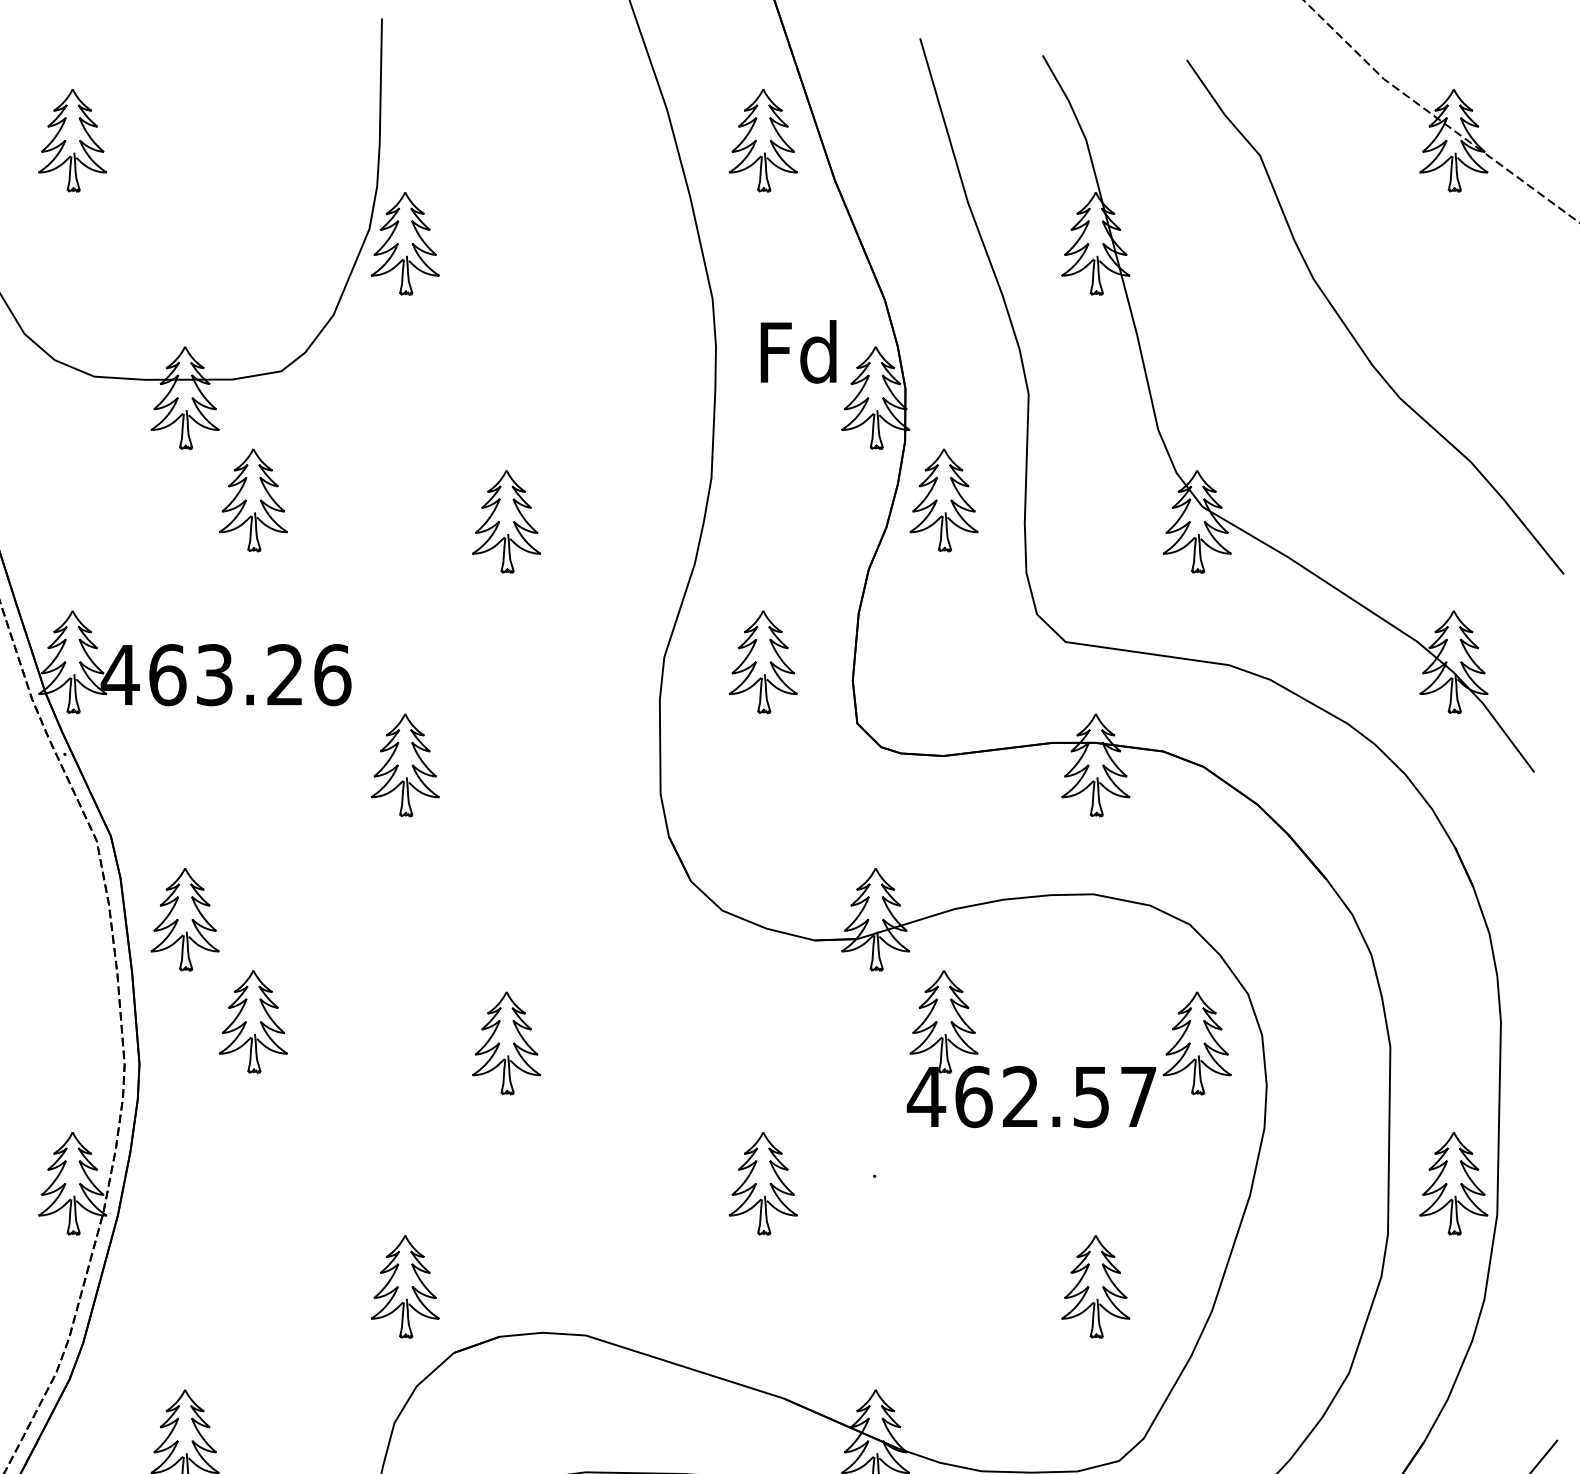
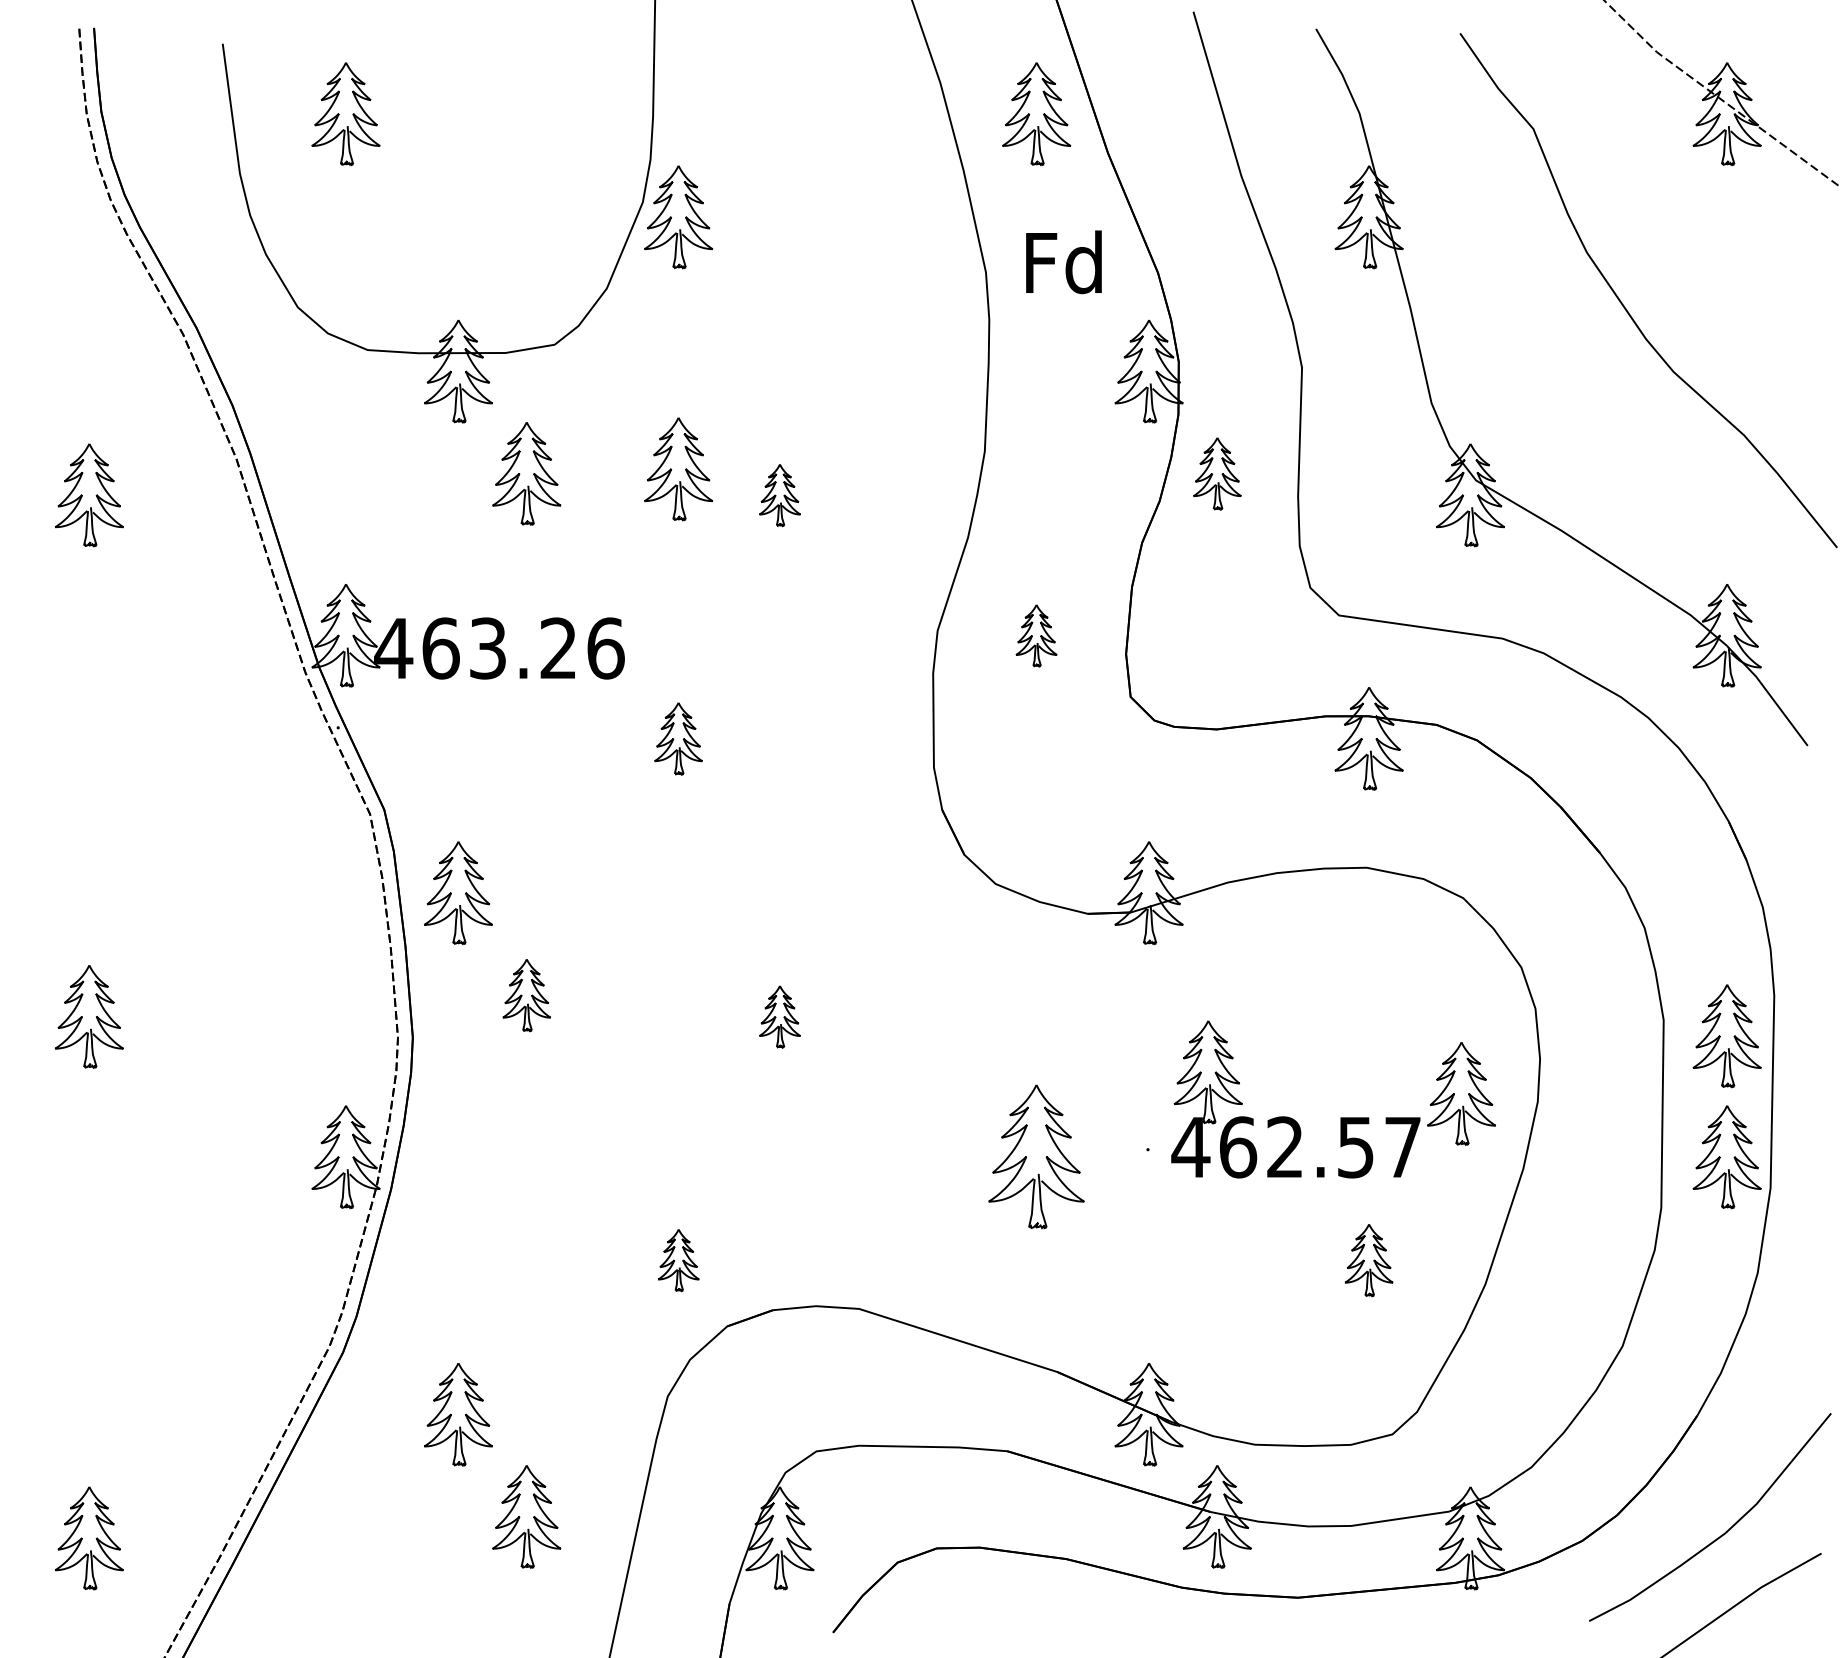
text: (798, 352) -> (1063, 262), moved
part: (405, 496) -> (678, 469), added
part: (944, 500) -> (1217, 473), size x0.7
part: (506, 522) -> (779, 495), size x0.6
part: (763, 662) -> (1036, 635), size x0.6
part: (405, 765) -> (678, 738), size x0.7
part: (253, 1022) -> (526, 995), size x0.7
part: (506, 1043) -> (779, 1016), size x0.6
part: (1453, 1063) -> (1726, 1036), added
part: (1076, 1067) -> (1340, 1117), moved
part: (763, 1184) -> (1036, 1157), size x1.4
part: (405, 1287) -> (678, 1260), size x0.6
part: (1095, 1287) -> (1368, 1260), size x0.7

